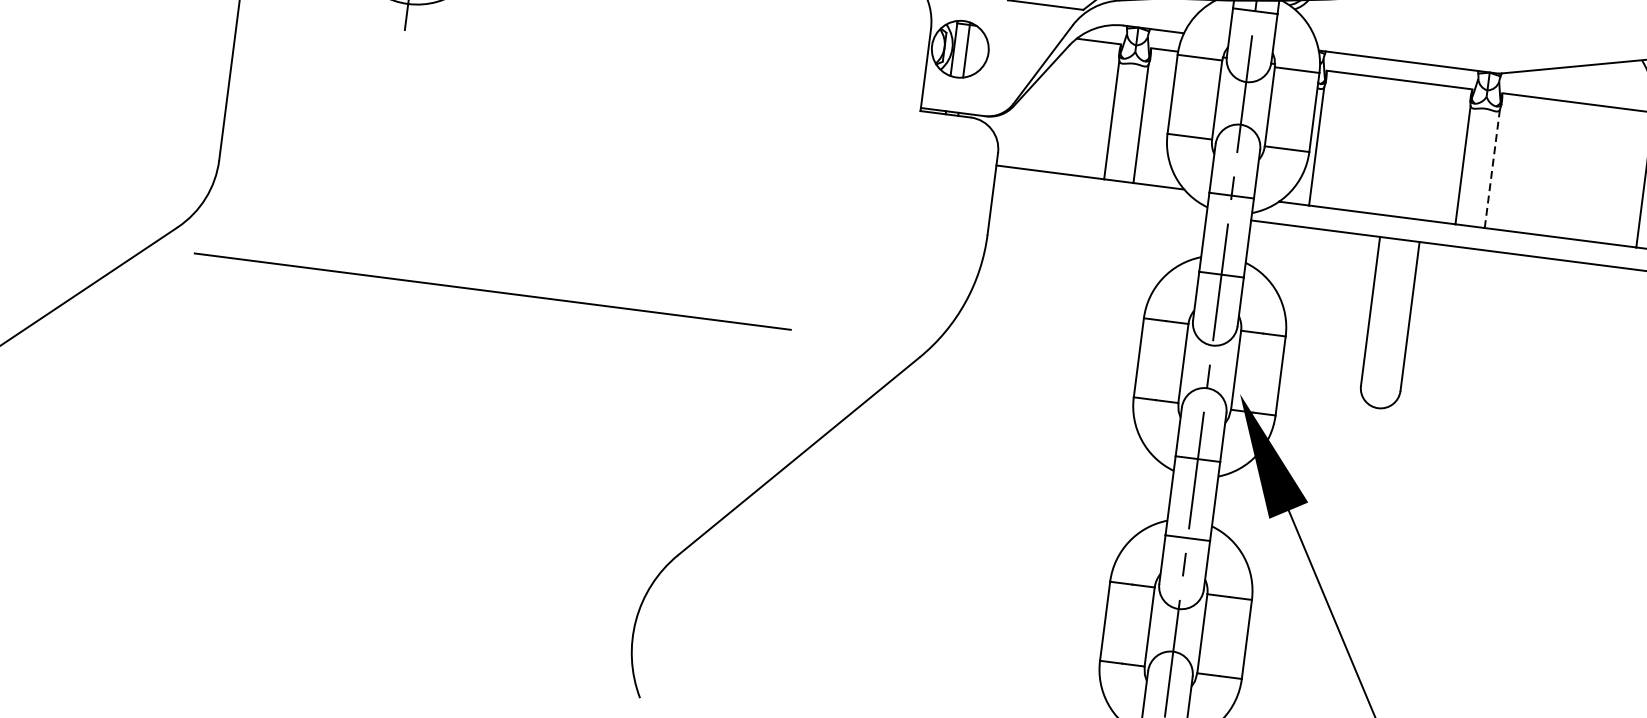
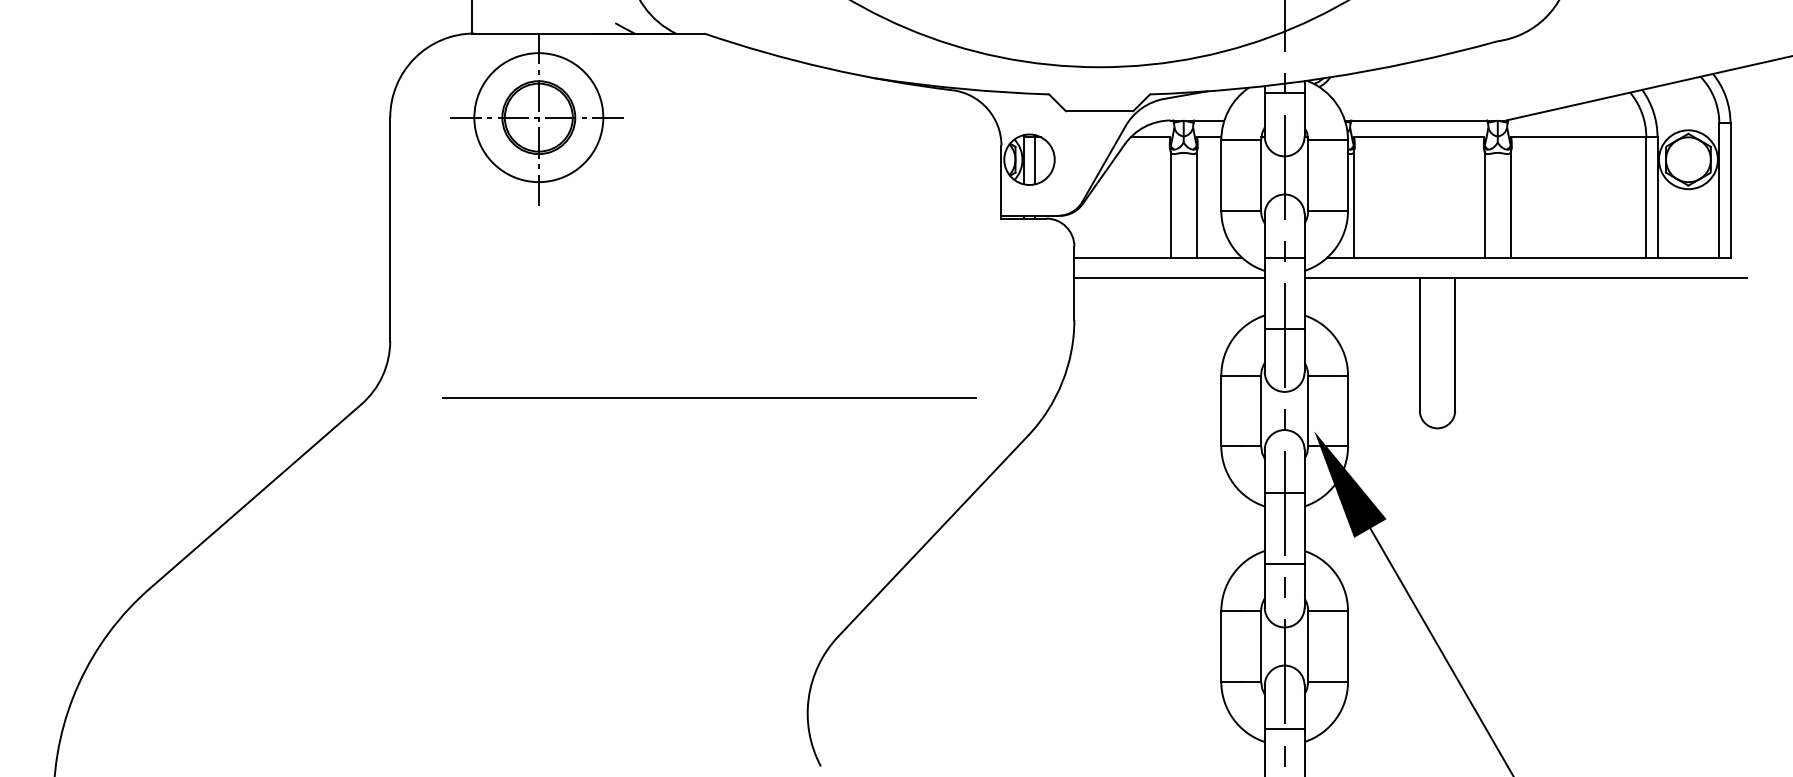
line: (1491, 169) -> (1510, 205), dashed -> solid
line: (1100, 201) -> (1169, 277), added
line: (492, 291) -> (709, 397), moved

